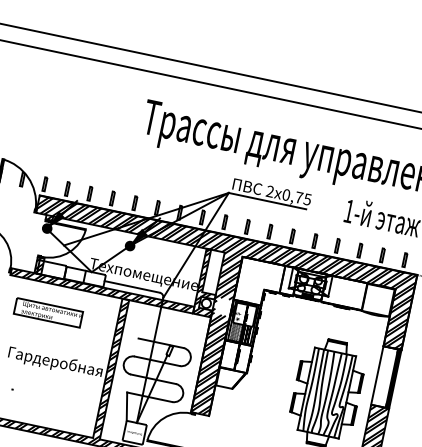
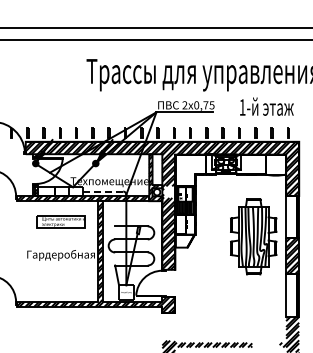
line: (132, 286) -> (103, 191), solid -> dashed
part: (47, 312) -> (60, 221), moved

